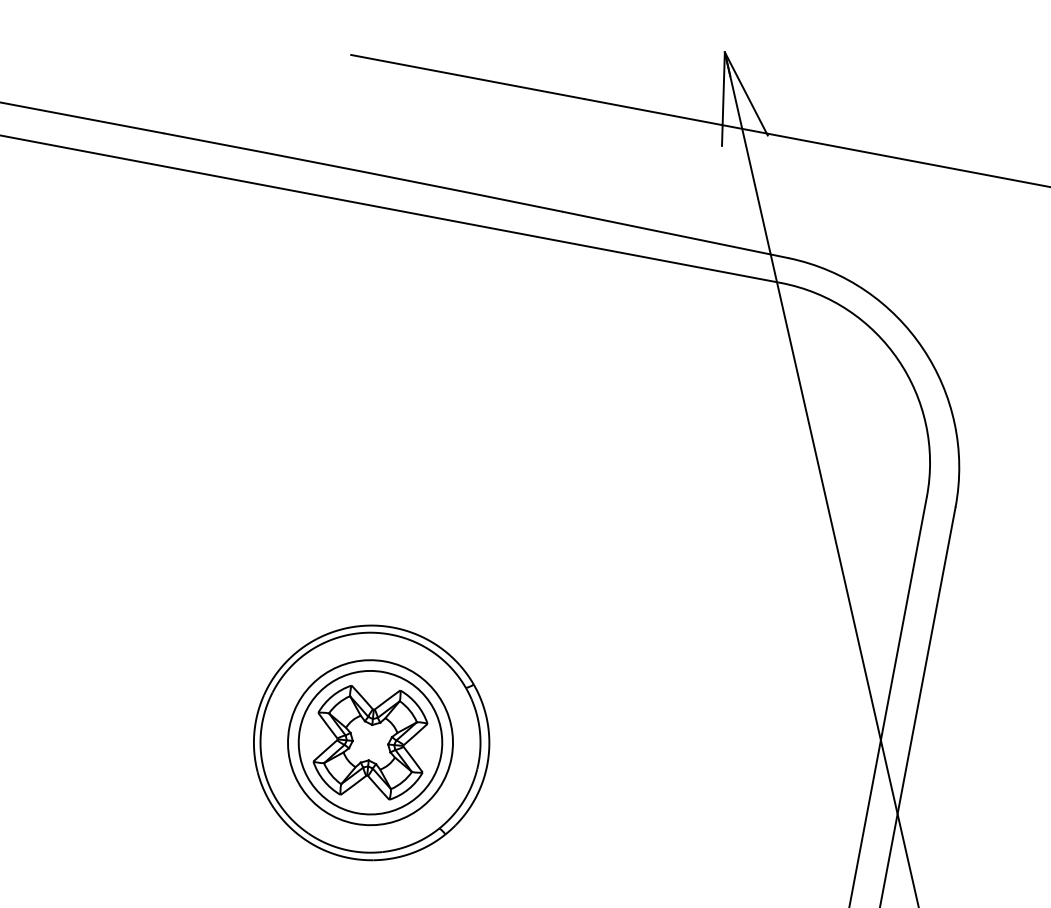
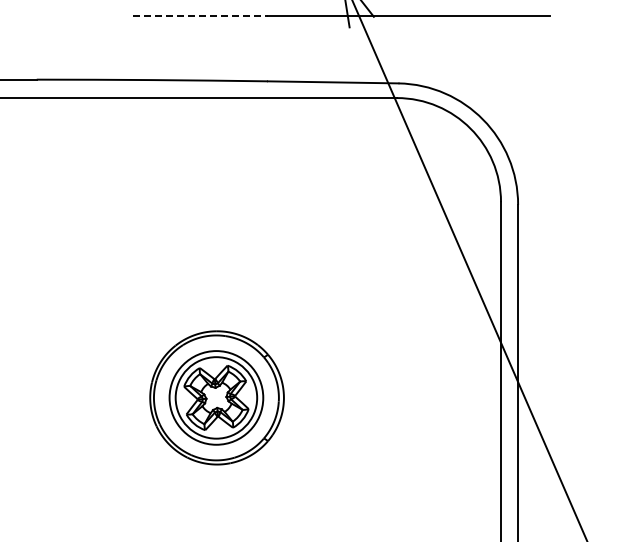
line: (469, 77) -> (201, 16), solid -> dashed

